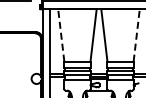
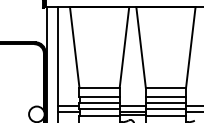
line: (61, 34) -> (75, 46), dashed -> solid
line: (136, 34) -> (190, 46), dashed -> solid

